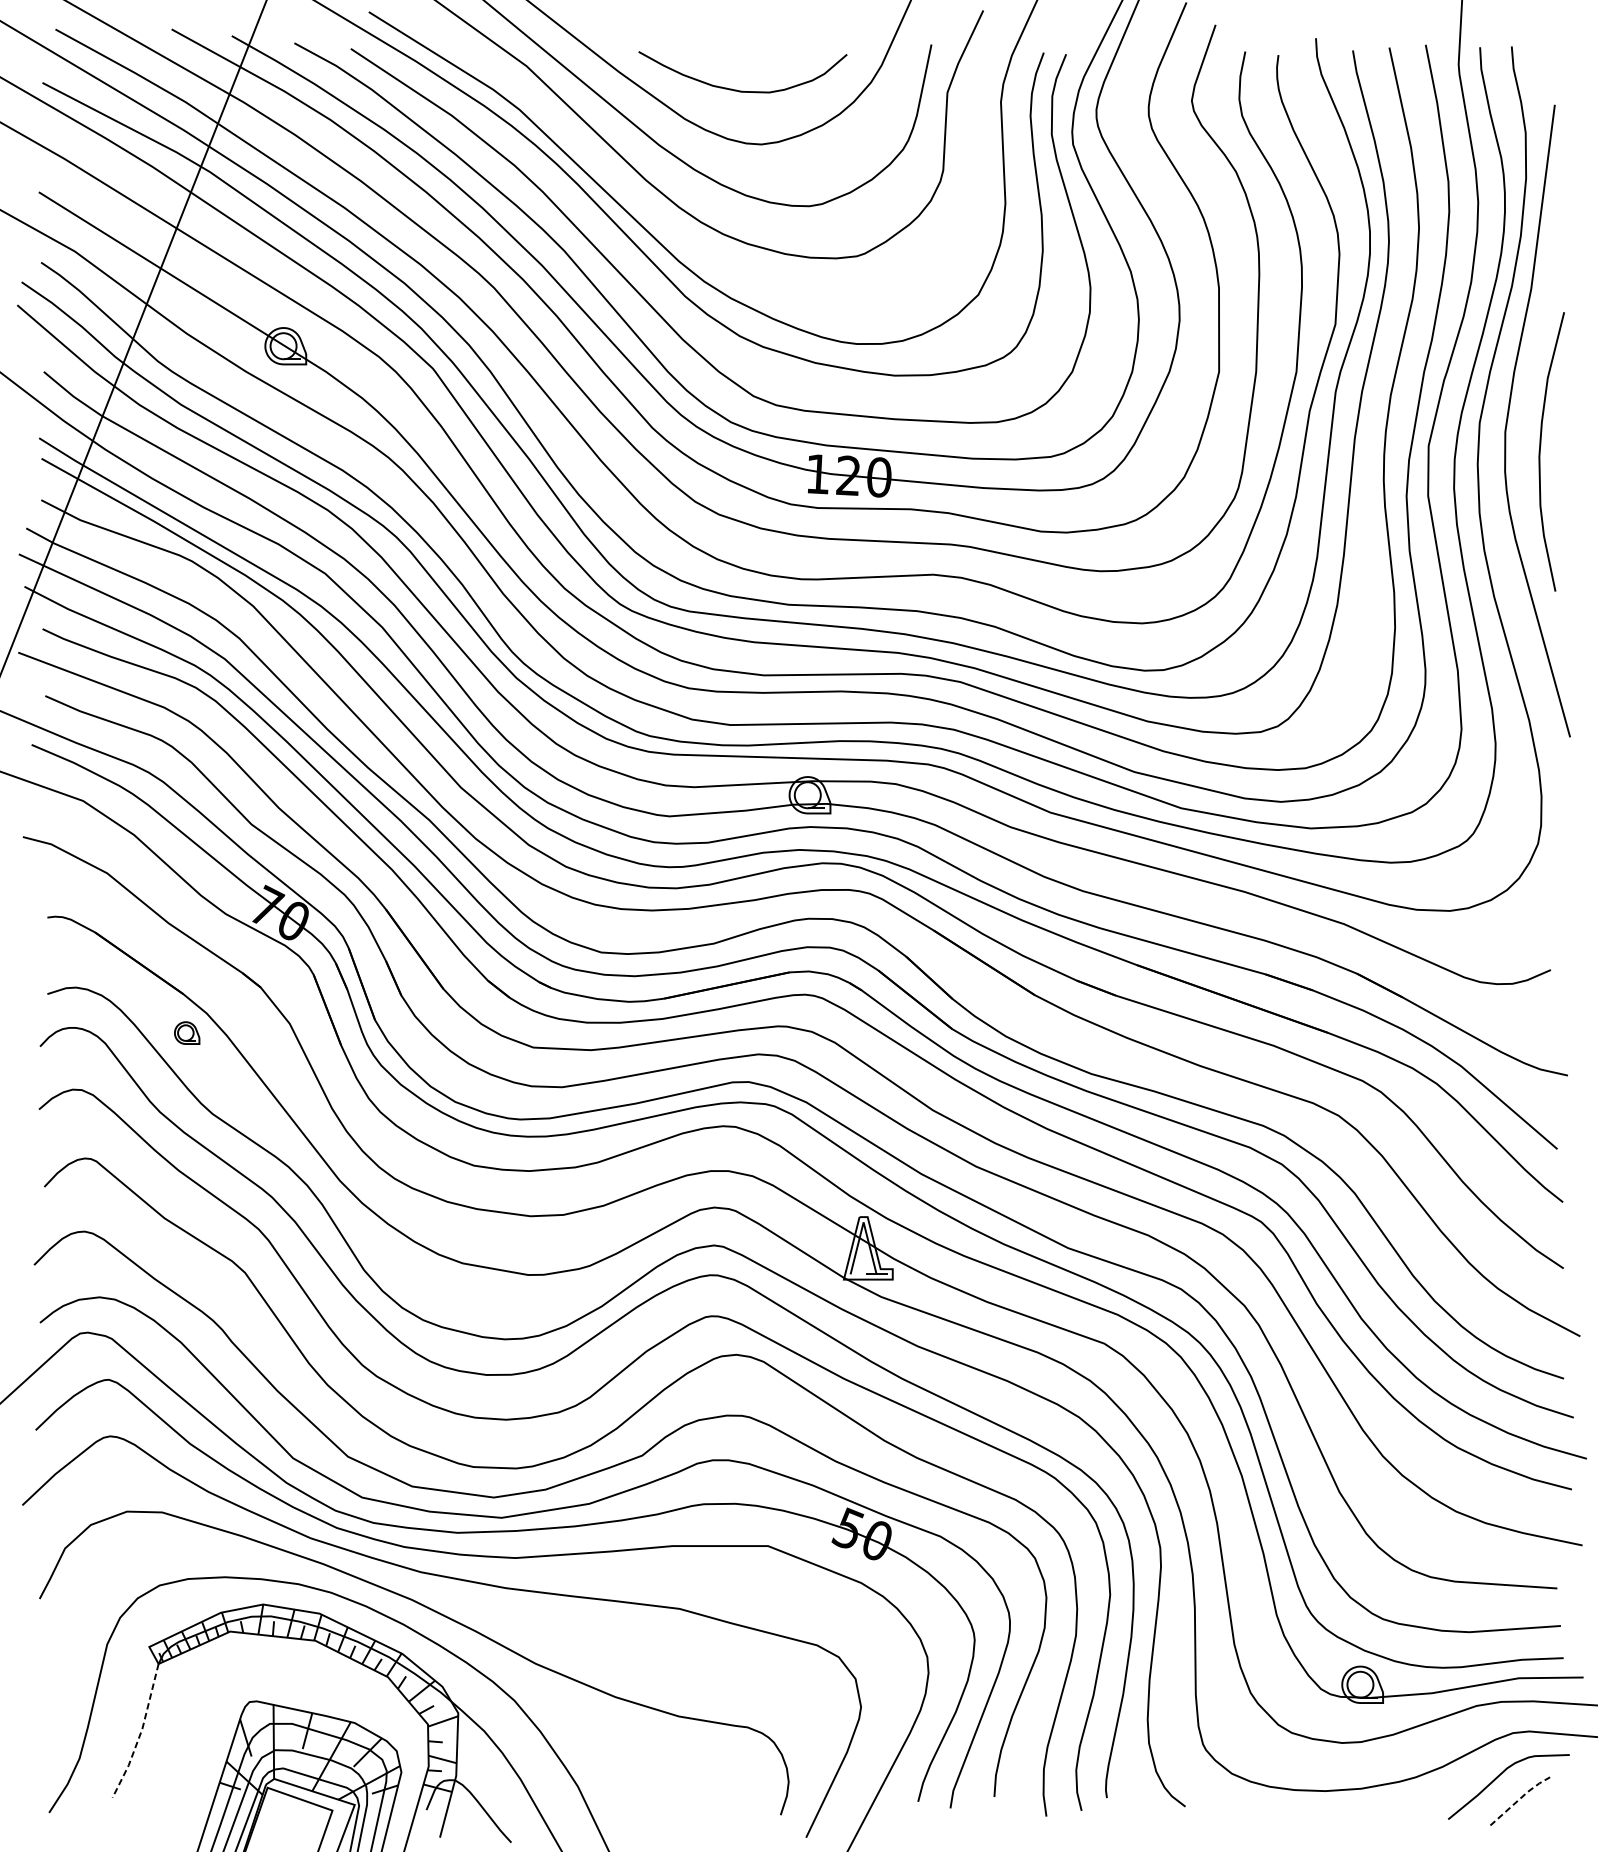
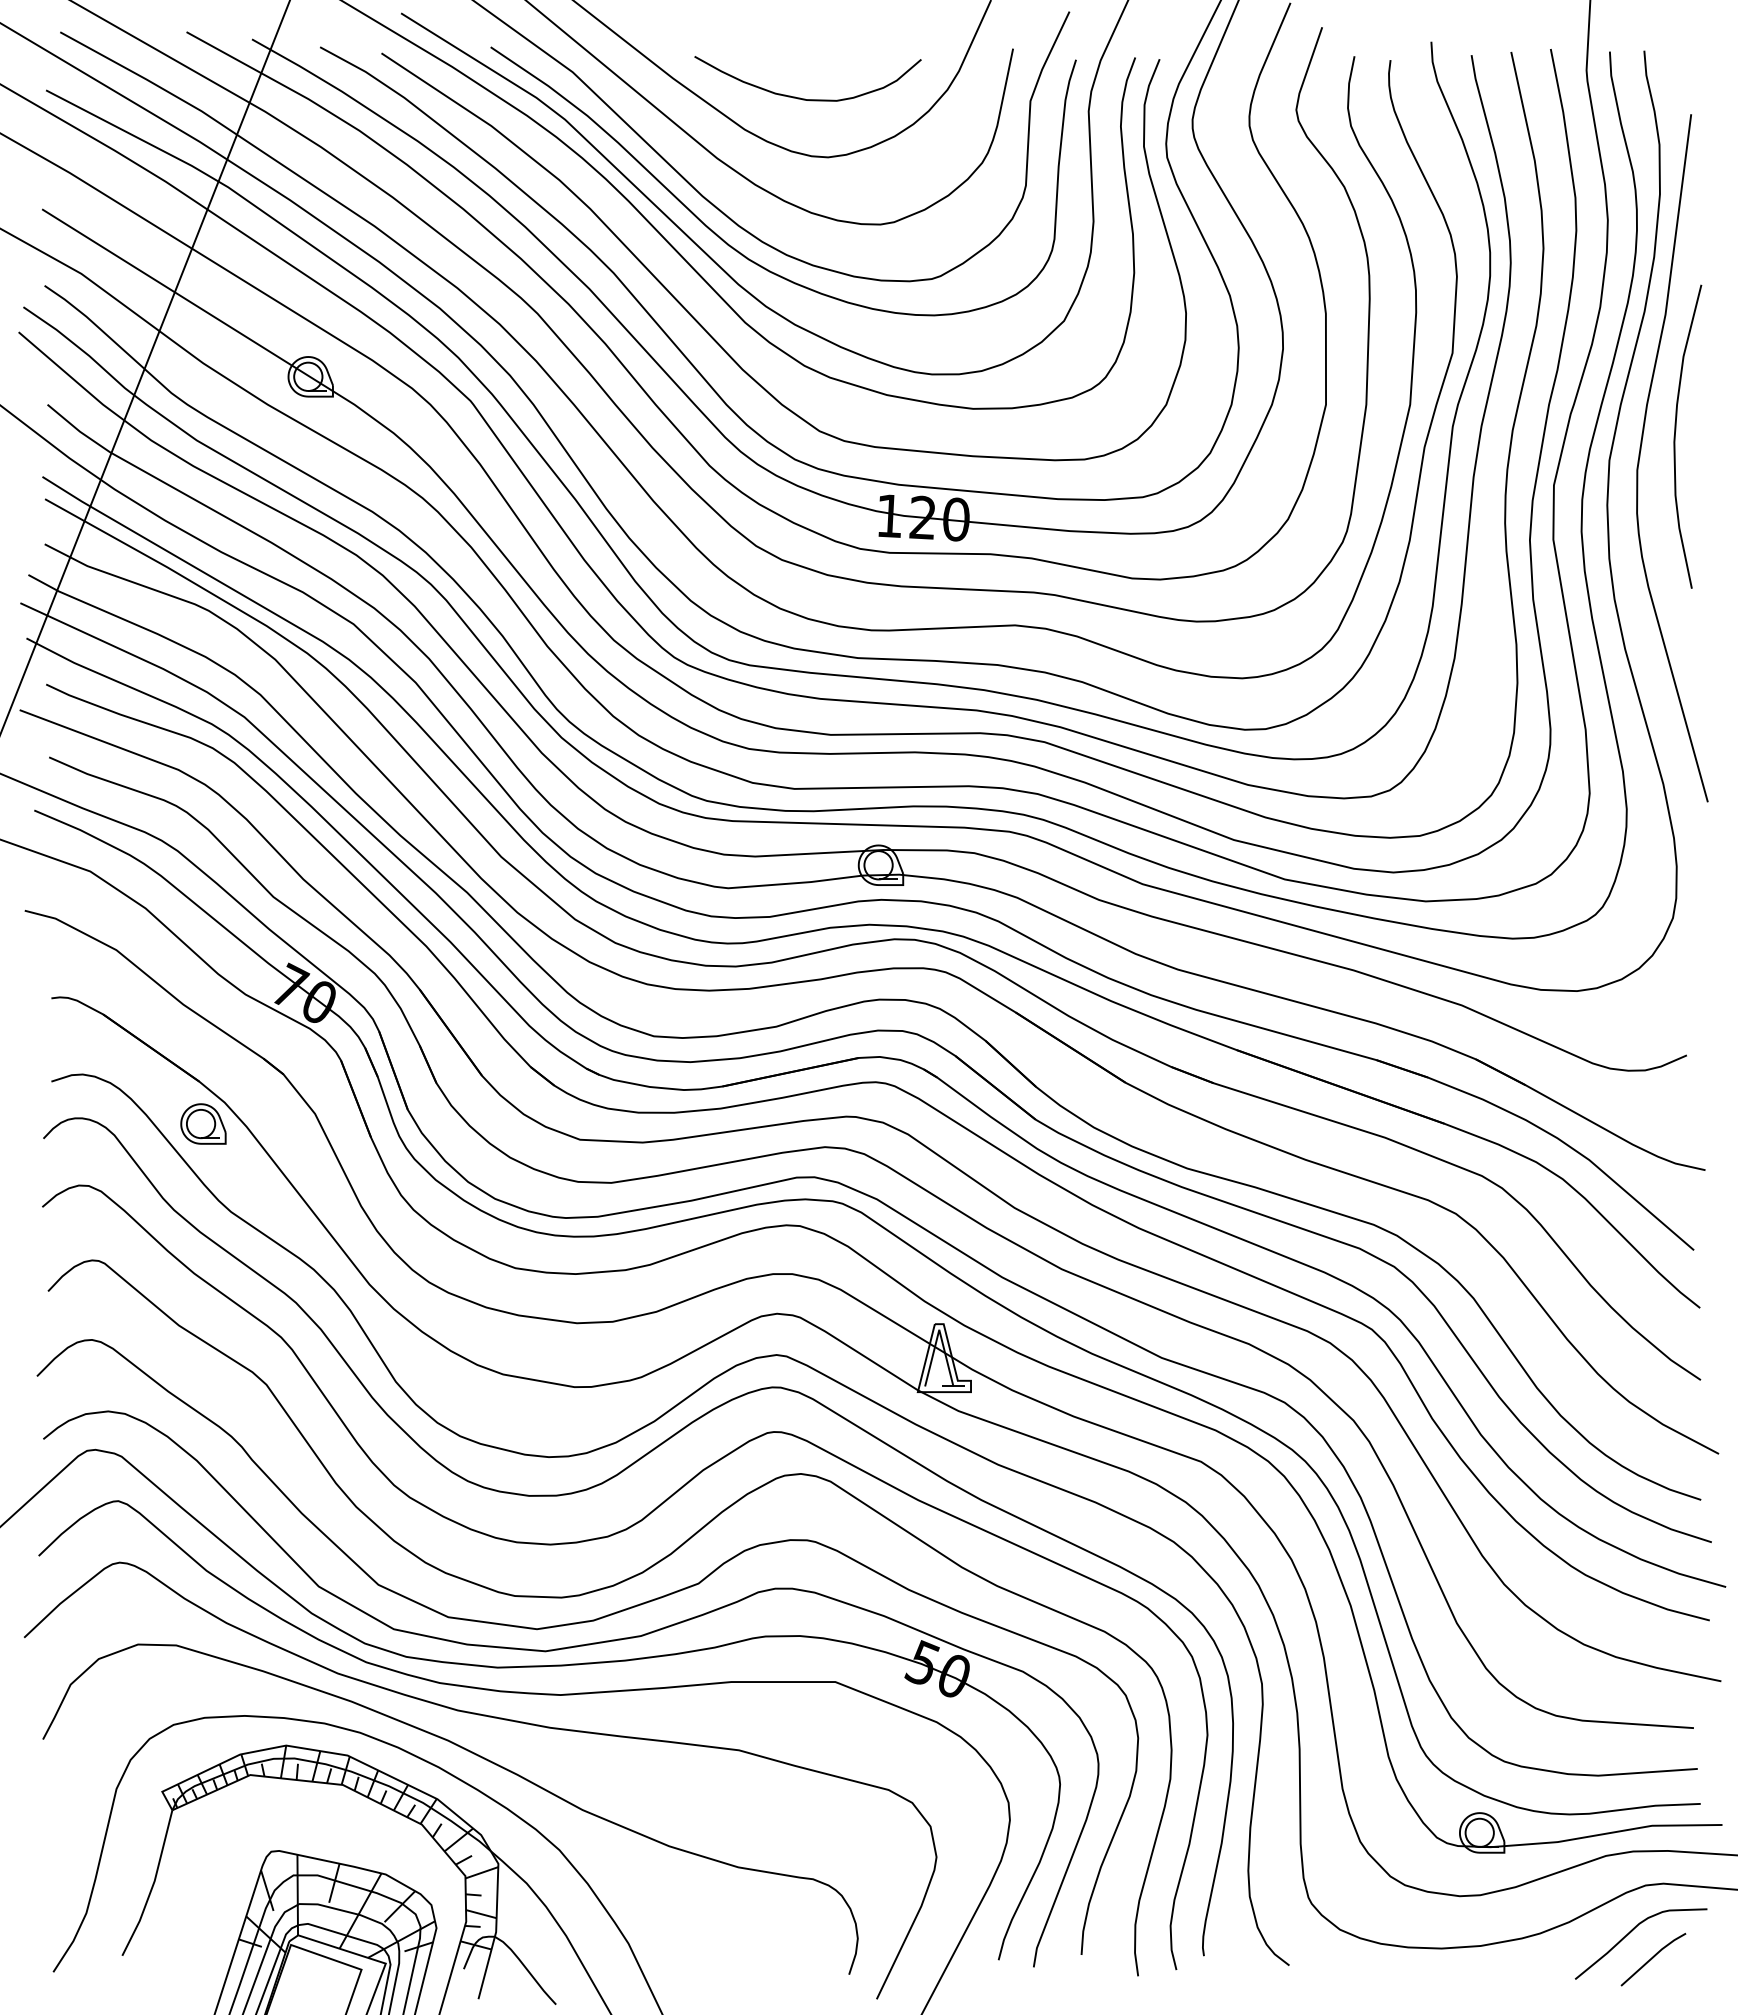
curve: (679, 230) -> (738, 250), added
curve: (1540, 451) -> (1675, 436), moved
part: (187, 1032) -> (203, 1123), size x1.67
line: (140, 1733) -> (152, 1885), dashed -> solid
line: (1520, 1798) -> (1653, 1956), dashed -> solid

